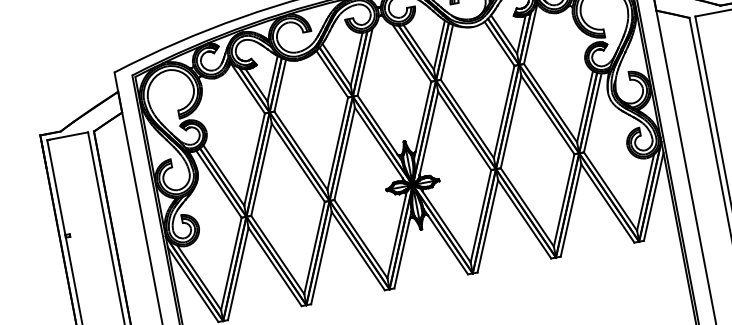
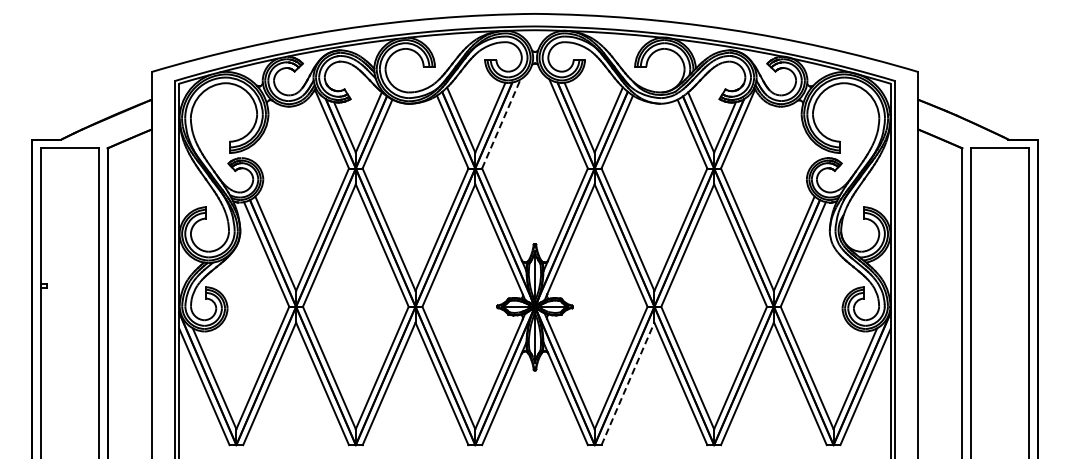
line: (365, 61) -> (501, 123), solid -> dashed
line: (487, 226) -> (627, 383), solid -> dashed

